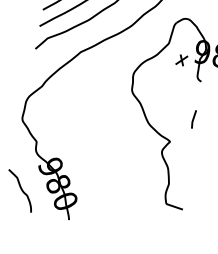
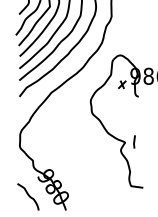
line: (193, 118) -> (134, 141), moved

